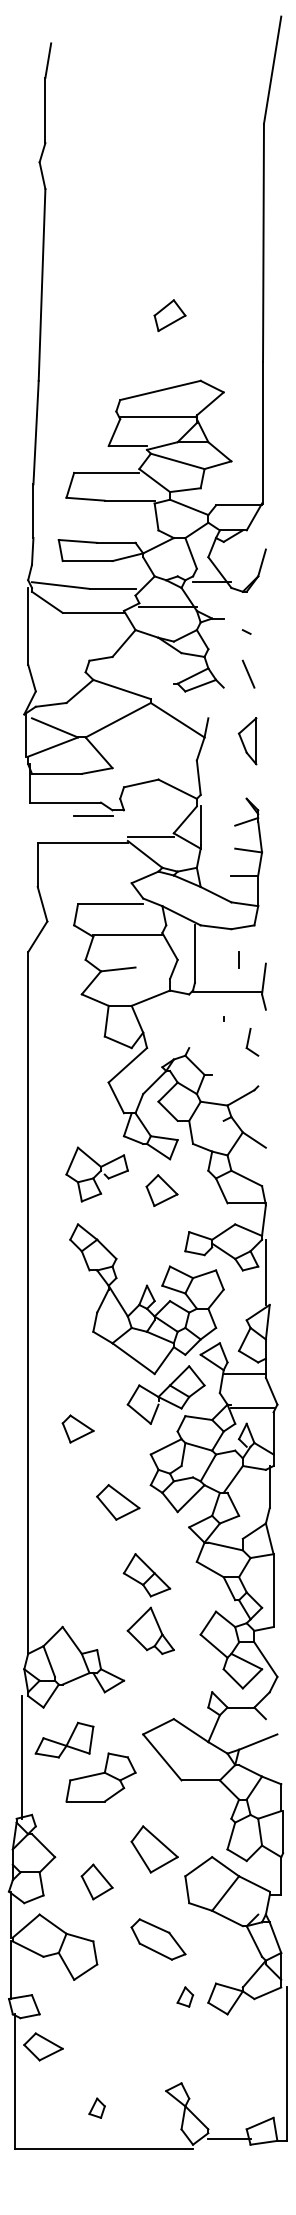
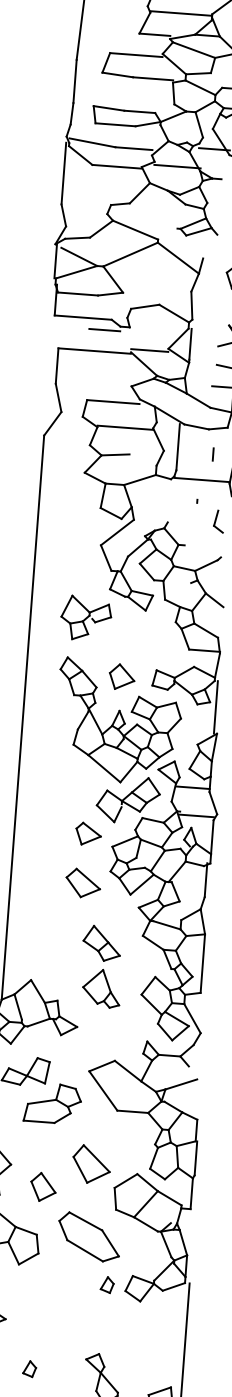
part: (161, 1190) -> (121, 676), moved
part: (77, 1428) -> (88, 833), moved
part: (158, 1939) -> (89, 1237), size x1.43

